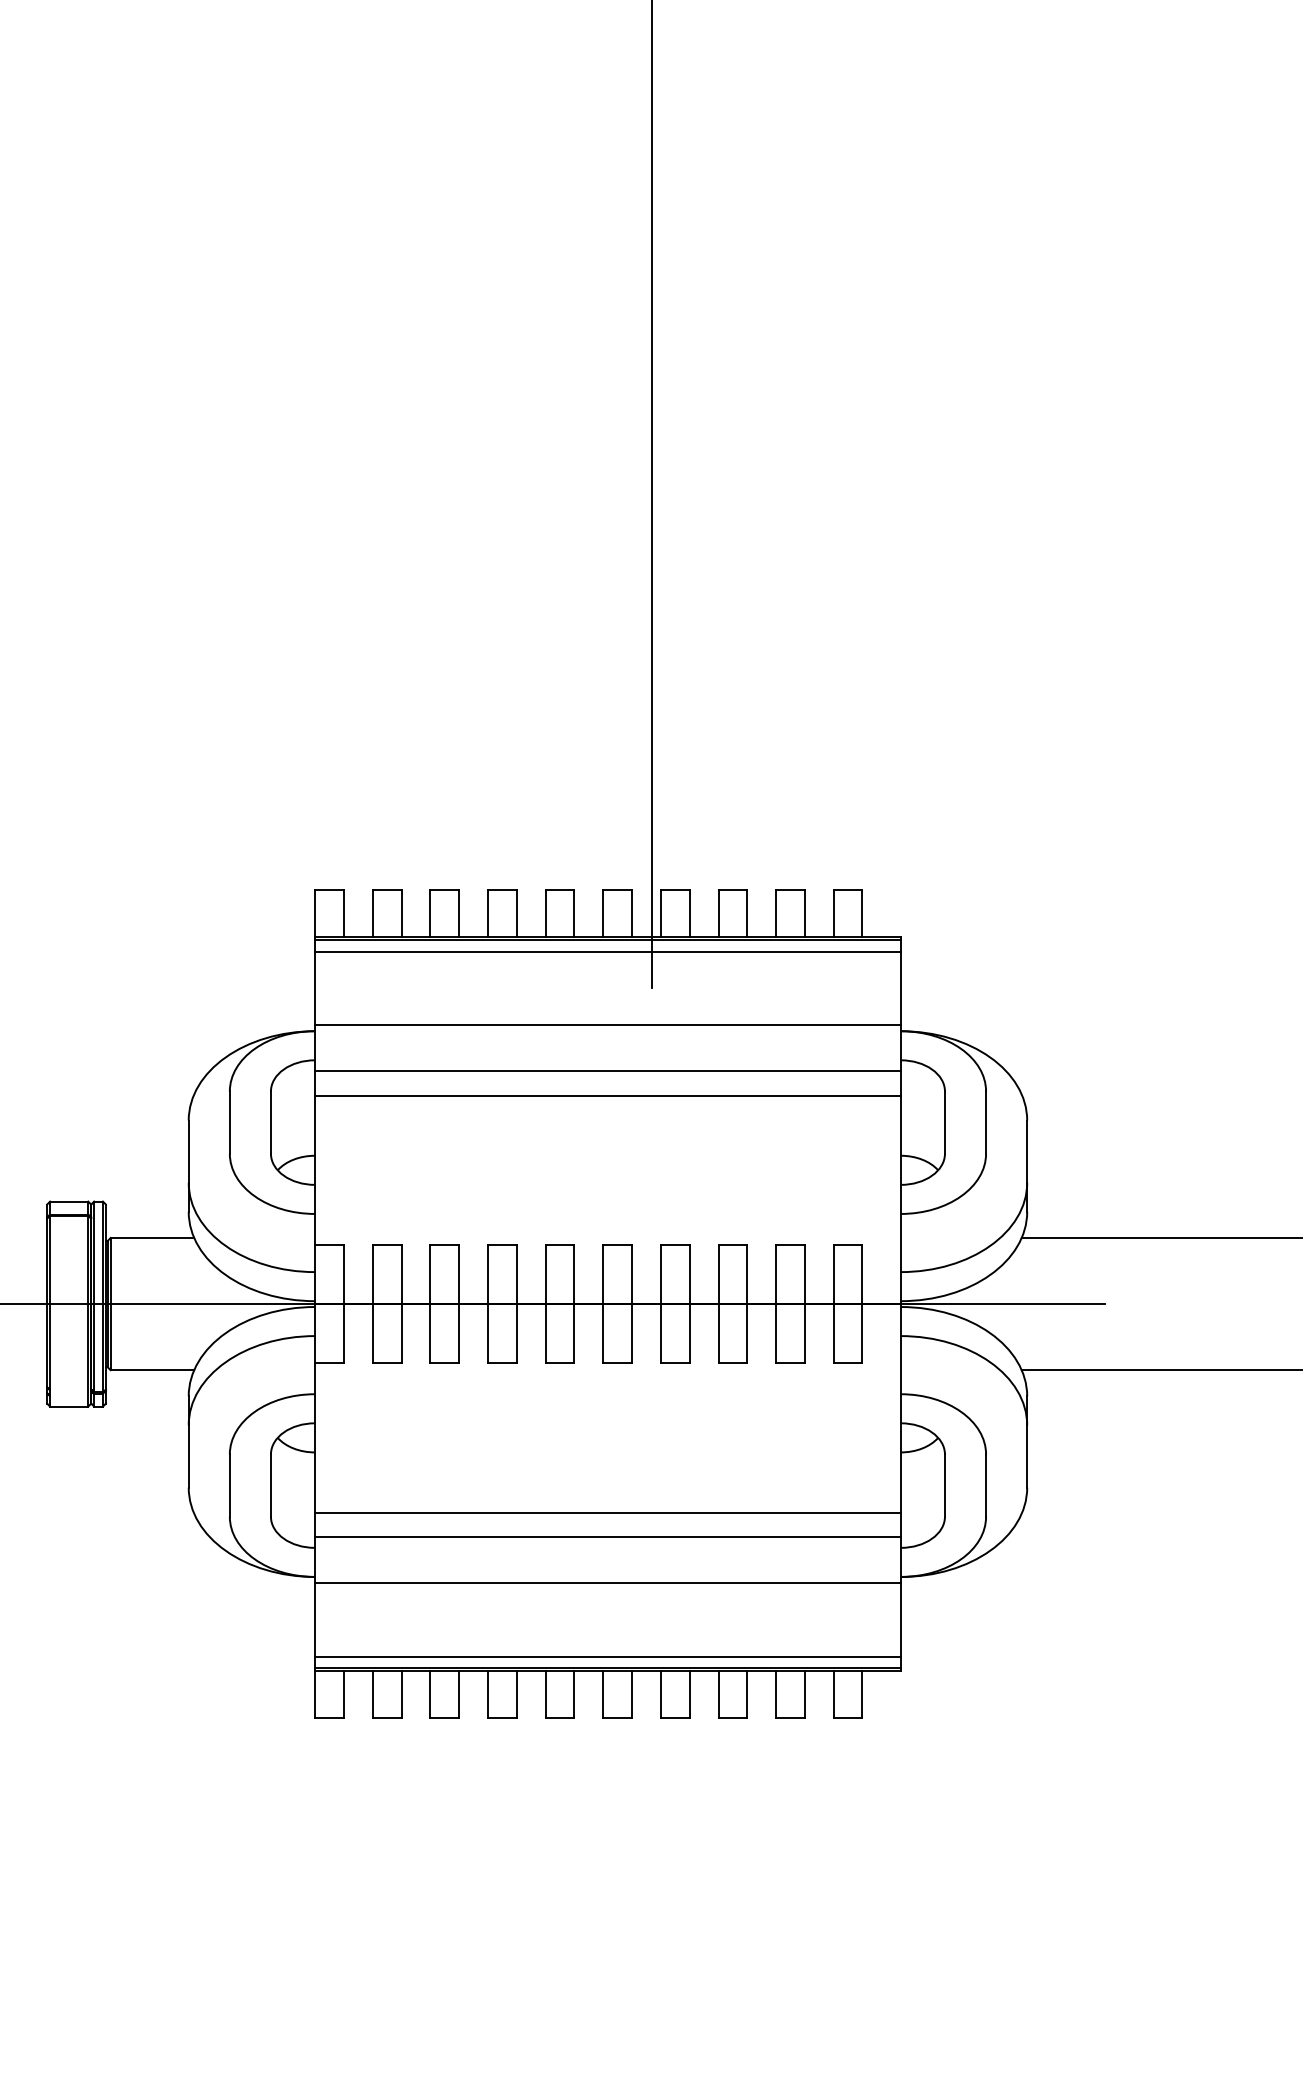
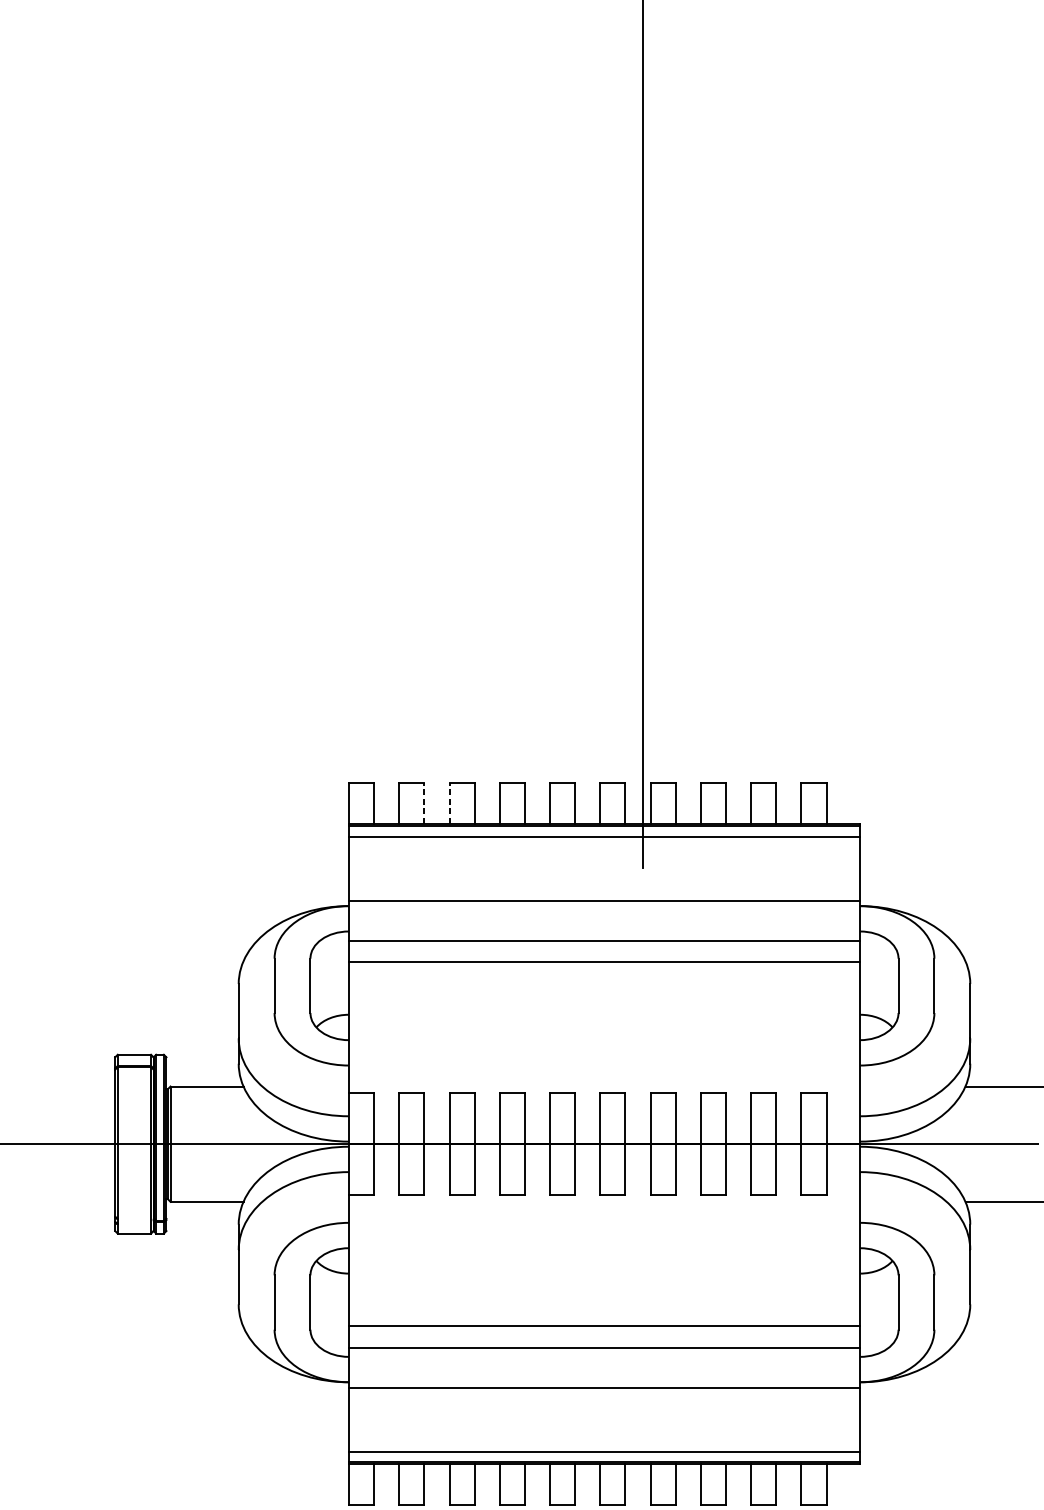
line: (401, 913) -> (424, 803), solid -> dashed
line: (430, 913) -> (449, 803), solid -> dashed

